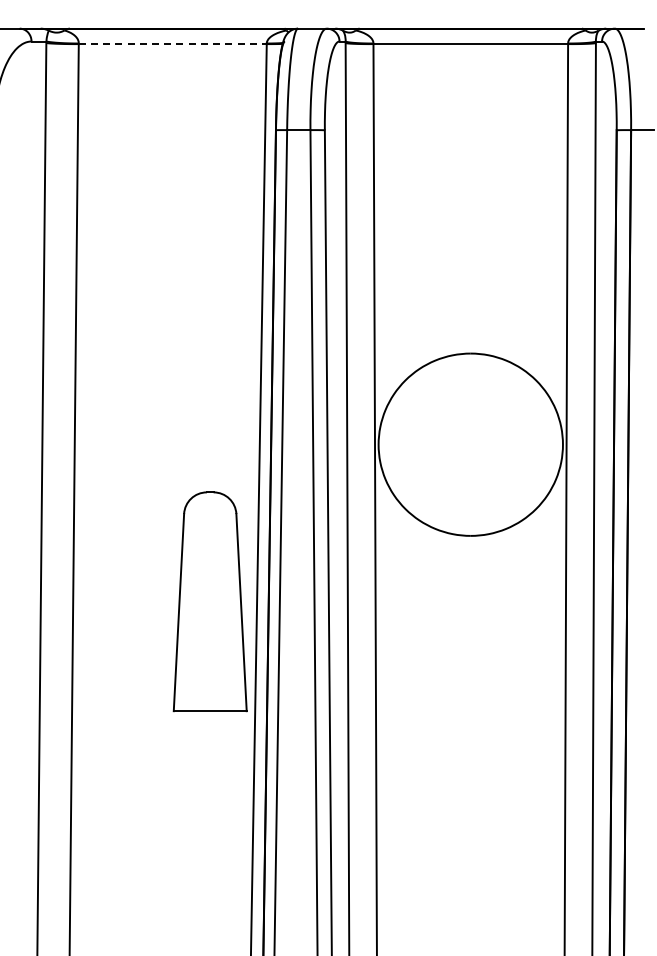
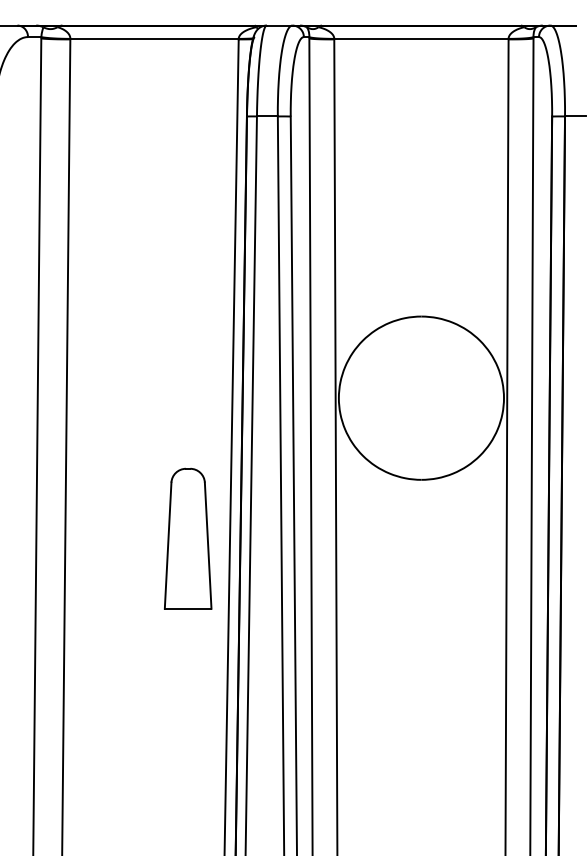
line: (172, 44) -> (154, 39), dashed -> solid
part: (210, 601) -> (188, 538), size x0.71

